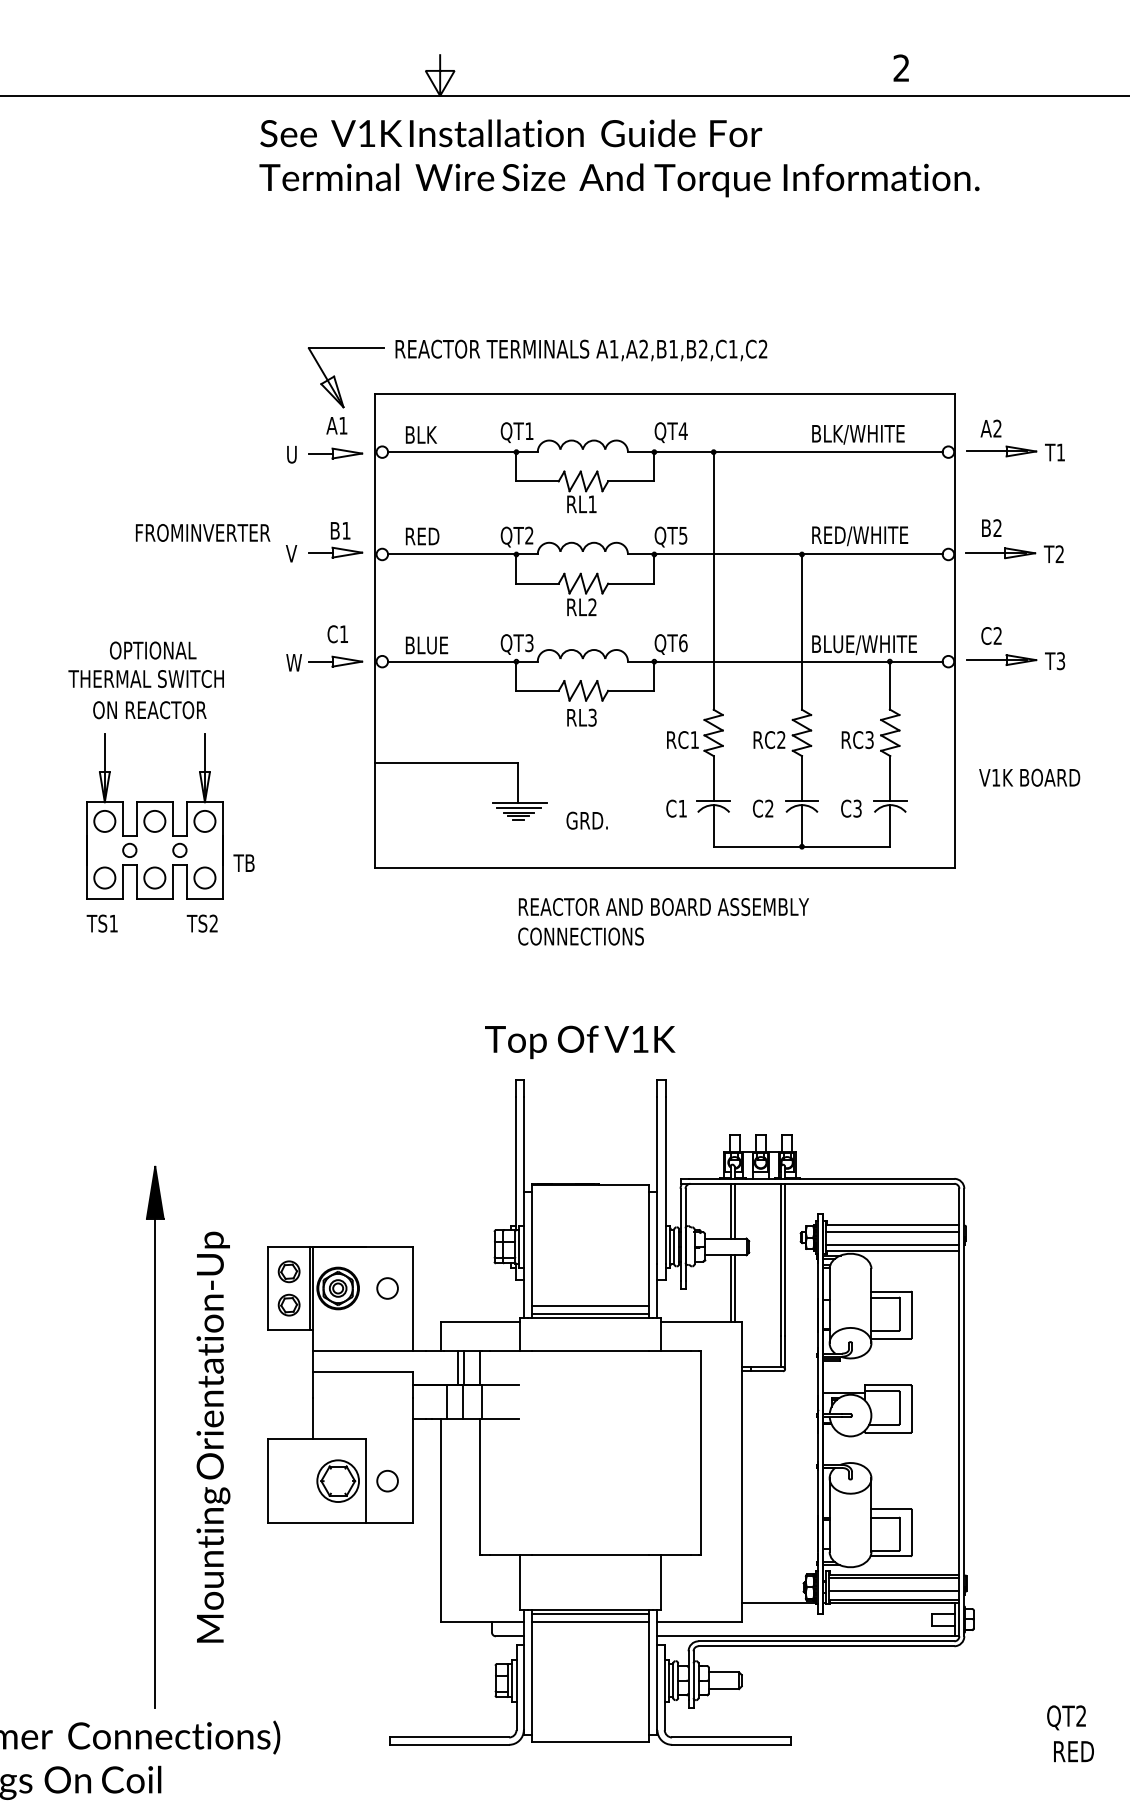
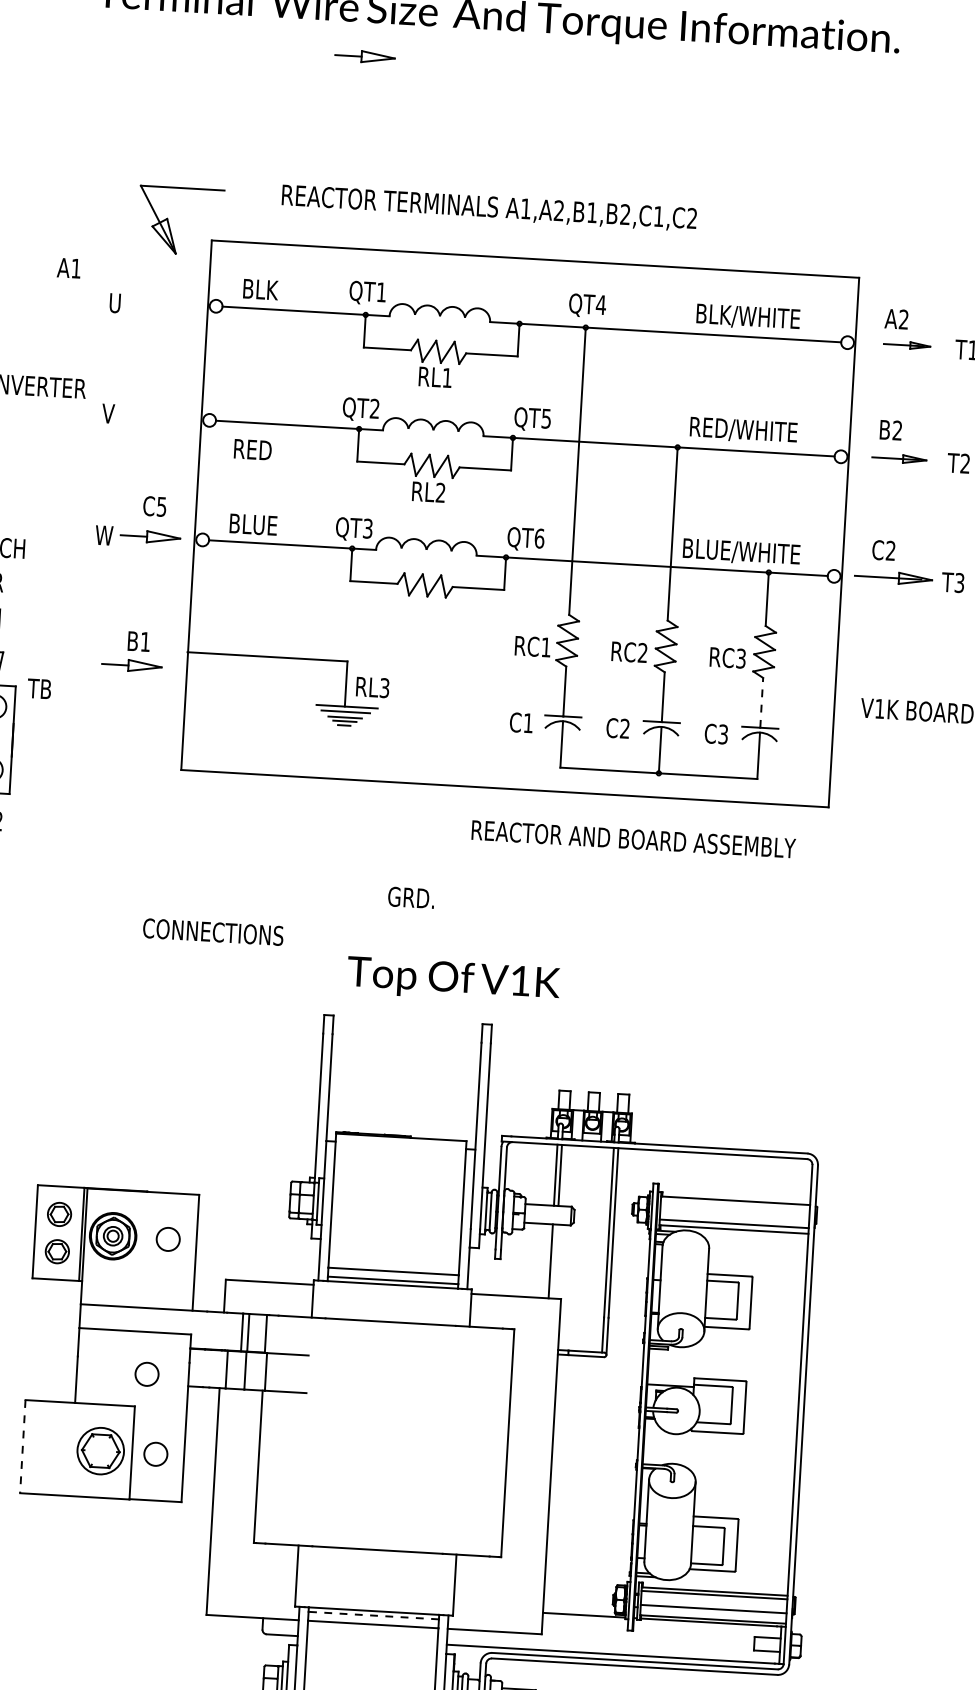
text: (581, 350) -> (489, 208), moved
text: (336, 425) -> (68, 267), moved
text: (670, 432) -> (586, 305), moved
part: (1001, 451) -> (906, 345), size x0.6
part: (335, 453) -> (365, 56), moved
text: (422, 536) -> (252, 449), moved
part: (335, 540) -> (132, 652), moved
part: (1000, 553) -> (899, 459), size x0.7
text: (344, 634) -> (162, 507), C1 -> C5
text: (581, 717) -> (372, 687), moved
line: (890, 777) -> (762, 701), solid -> dashed
text: (586, 820) -> (410, 897), moved
text: (243, 862) -> (38, 688), moved
text: (663, 906) -> (633, 838), moved
text: (580, 936) -> (212, 932), moved
text: (580, 1042) -> (453, 980), moved
line: (892, 1232) -> (735, 1209), removed
line: (734, 1288) -> (555, 1261), removed
circle: (375, 1409) -> (146, 1373), added
line: (268, 1481) -> (23, 1447), solid -> dashed
line: (590, 1614) -> (373, 1616), solid -> dashed

